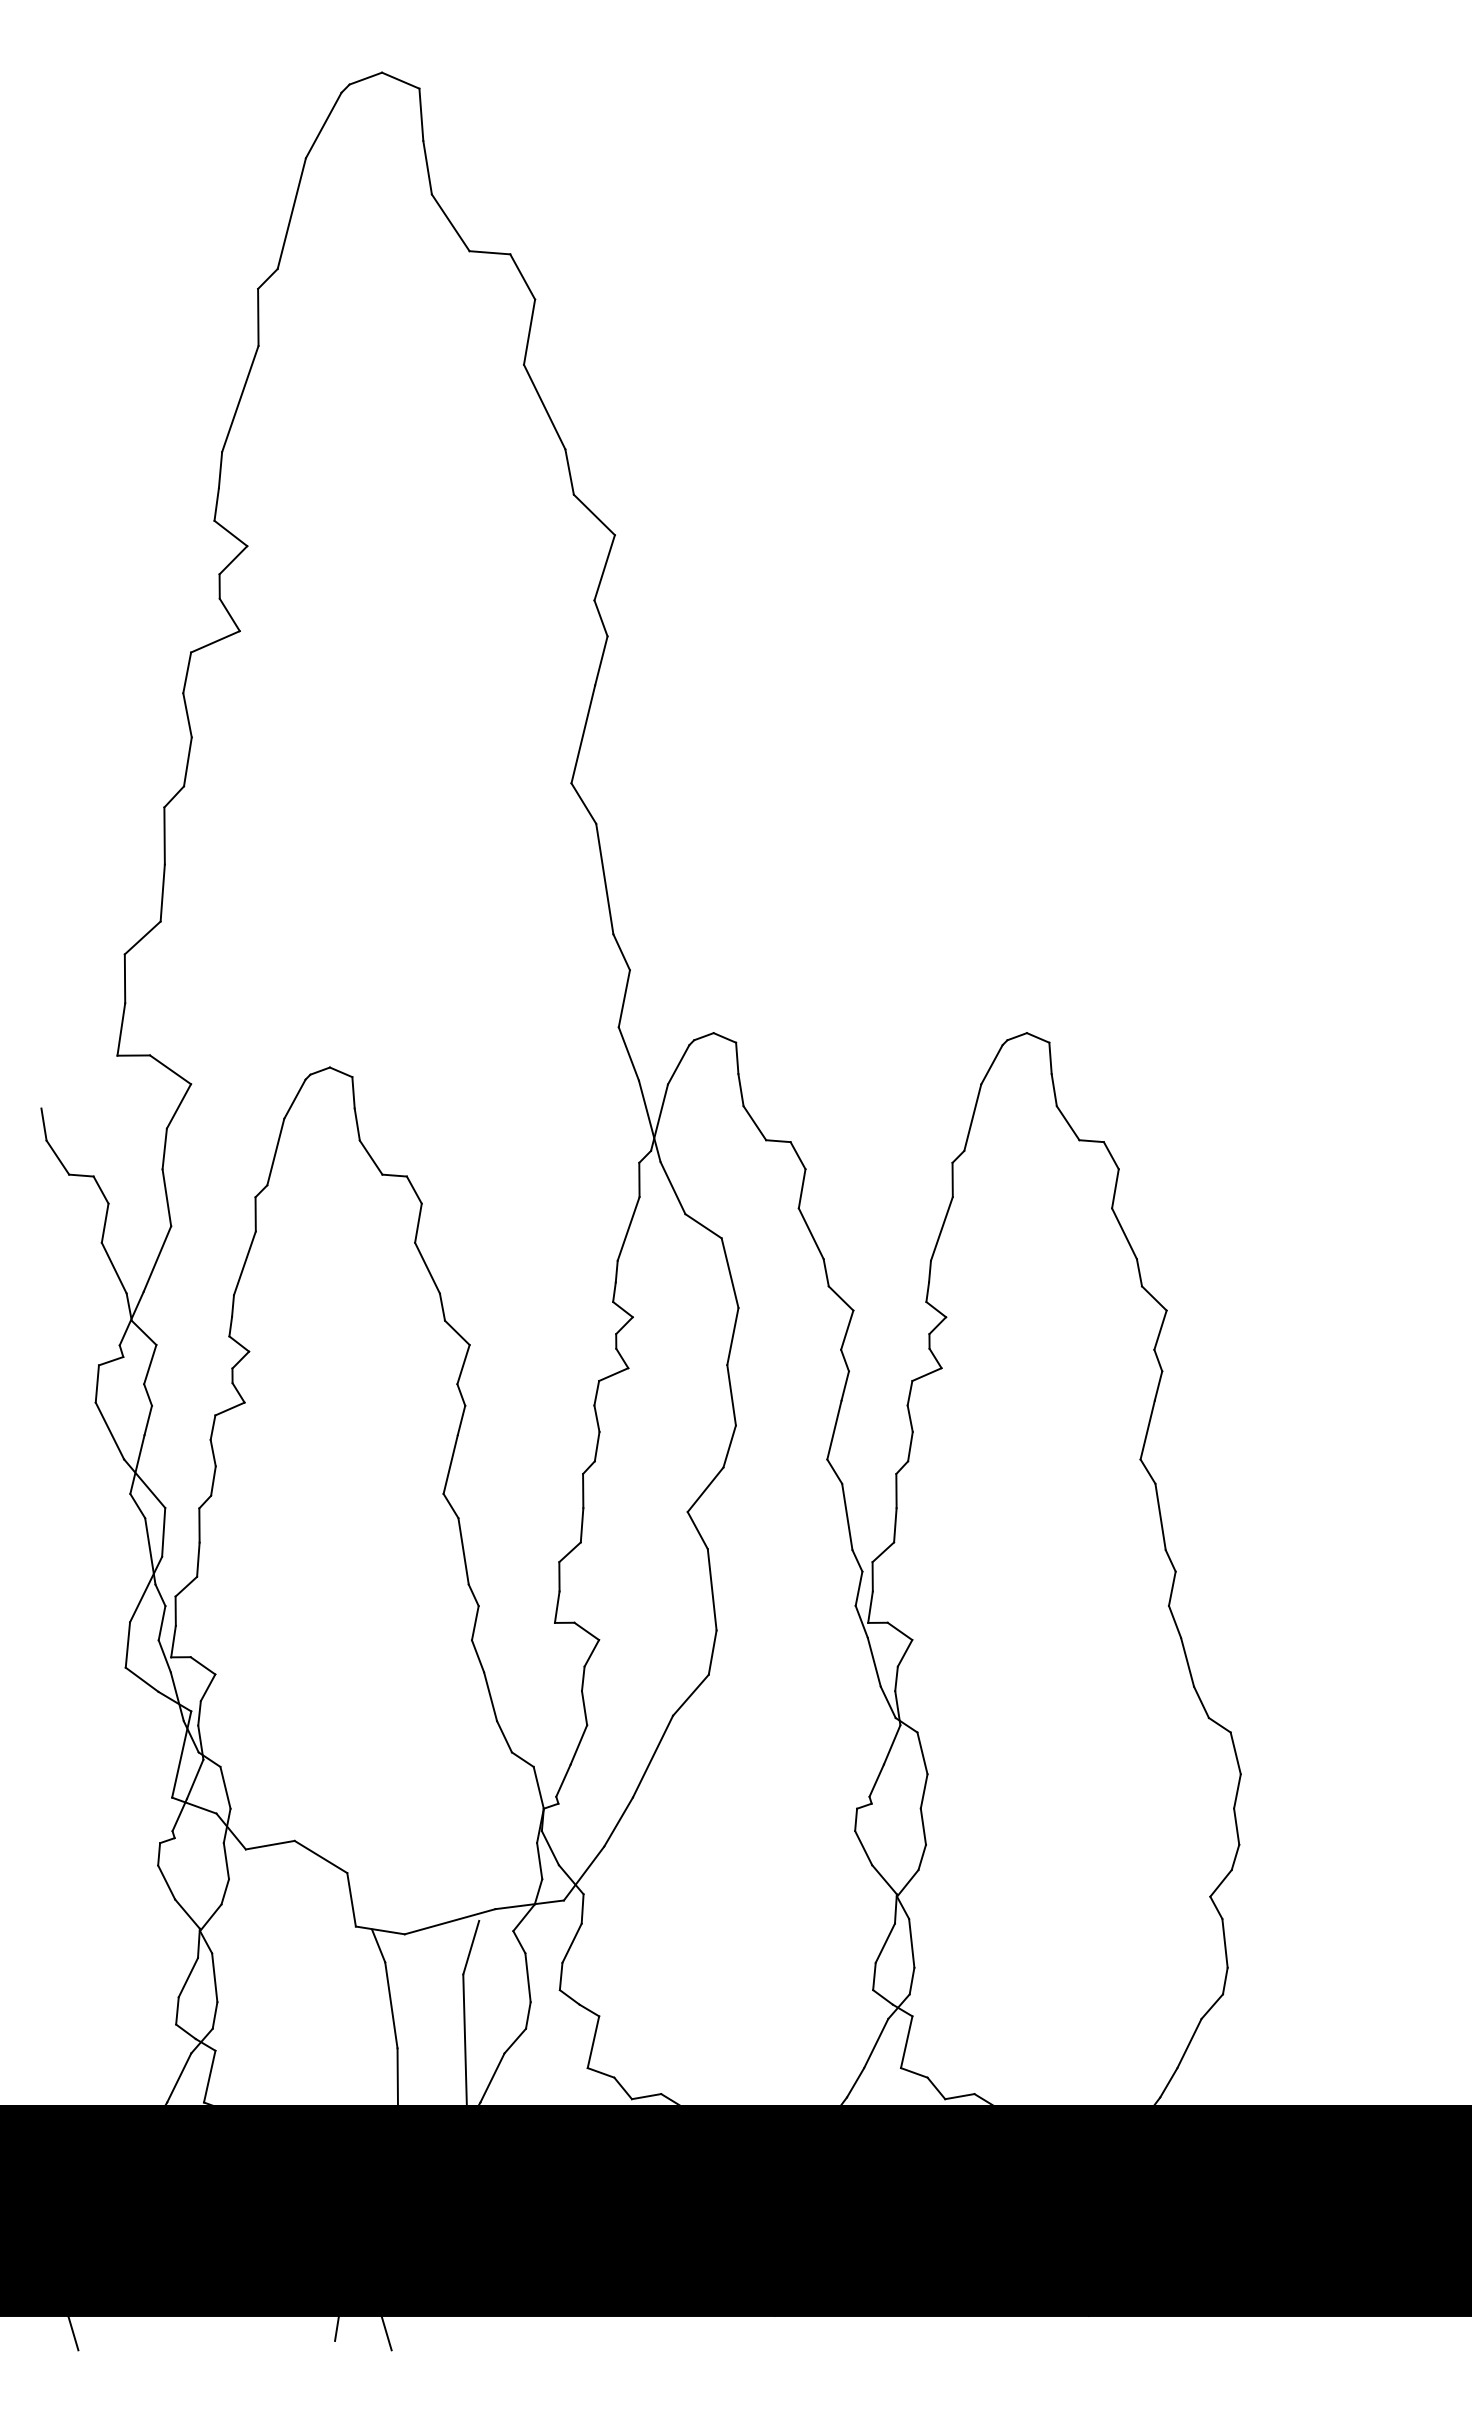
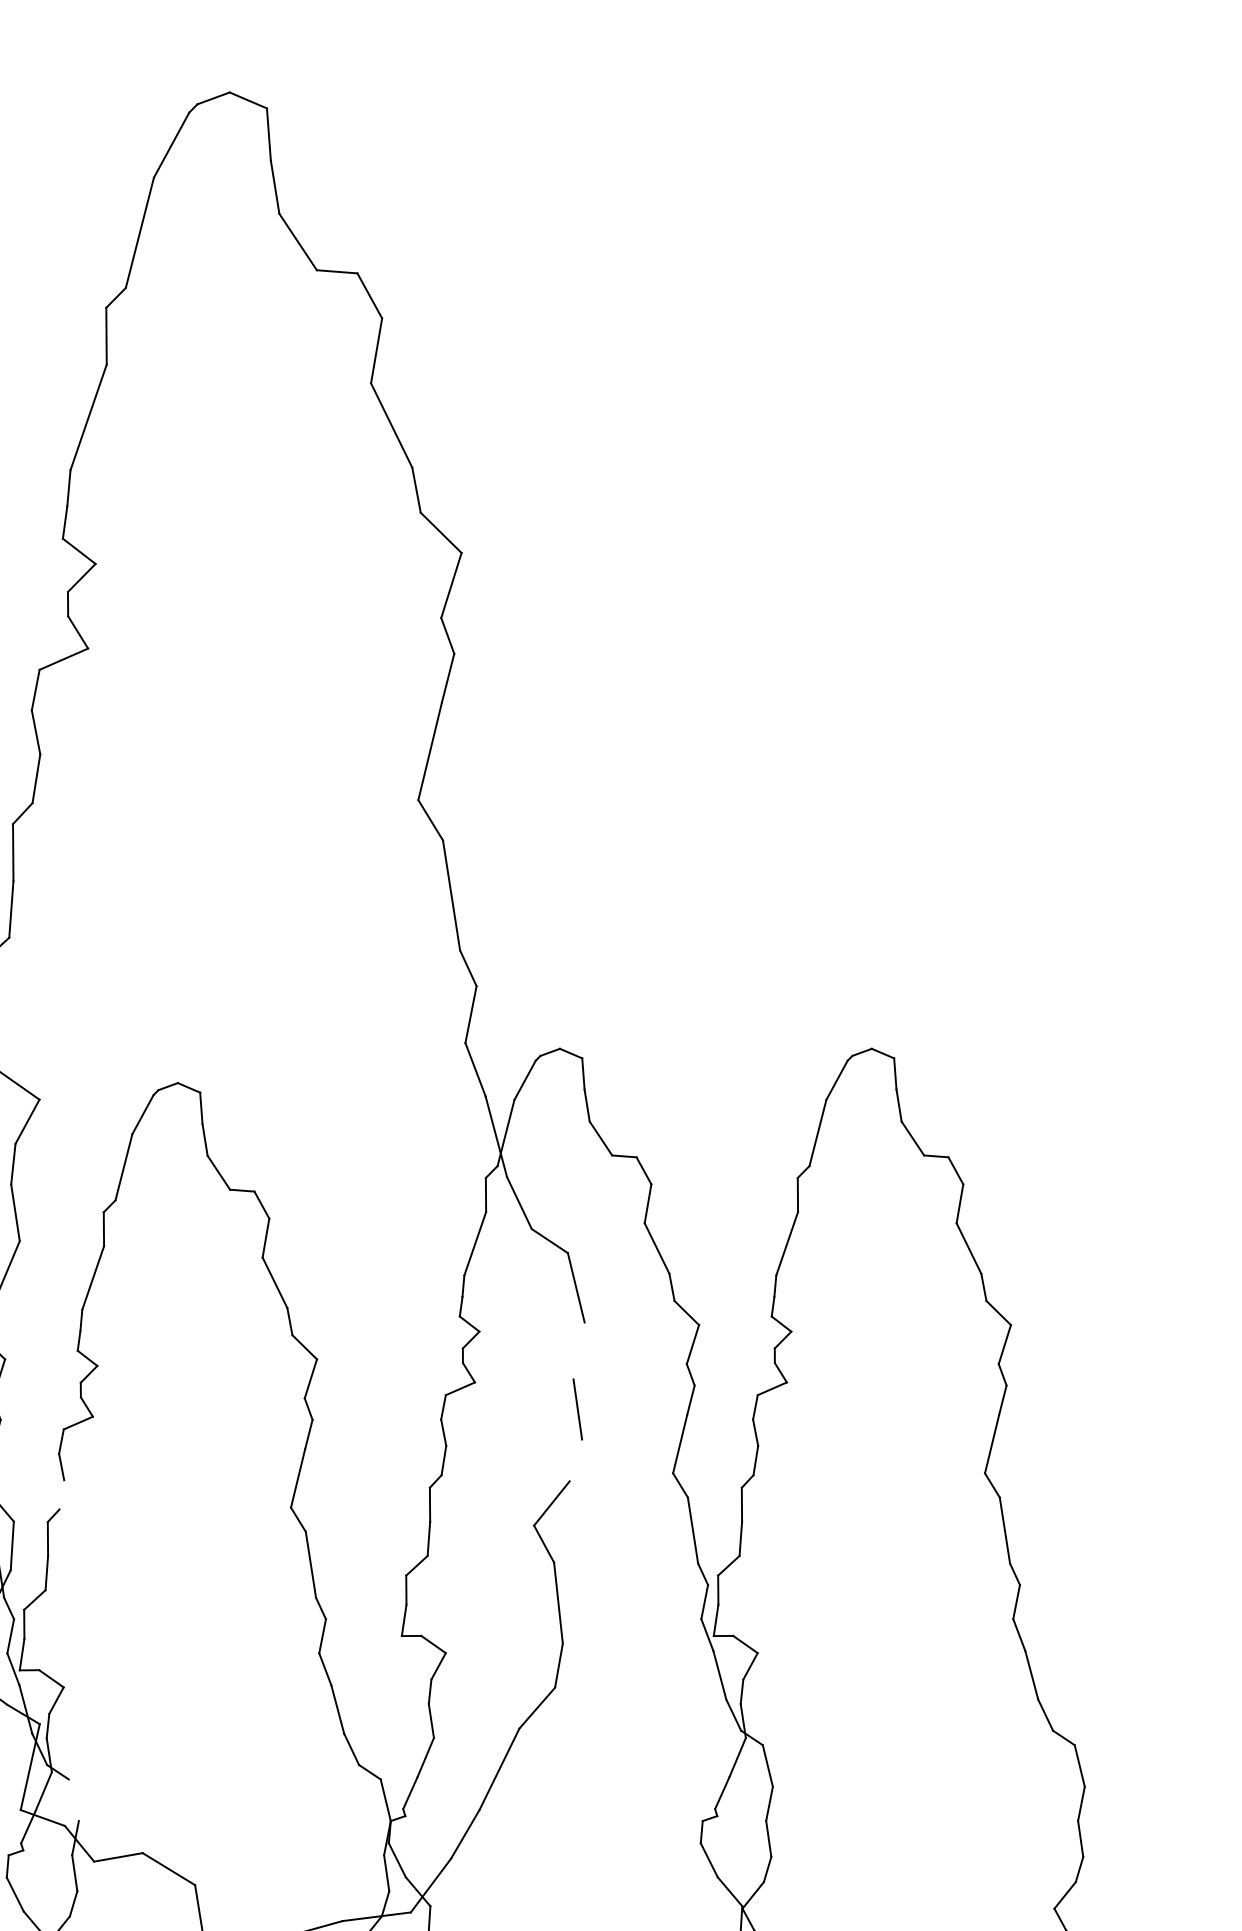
line: (732, 1336) -> (578, 1350), removed
line: (729, 1446) -> (575, 1460), removed
line: (213, 1480) -> (61, 1494), removed
line: (225, 1787) -> (73, 1799), removed

